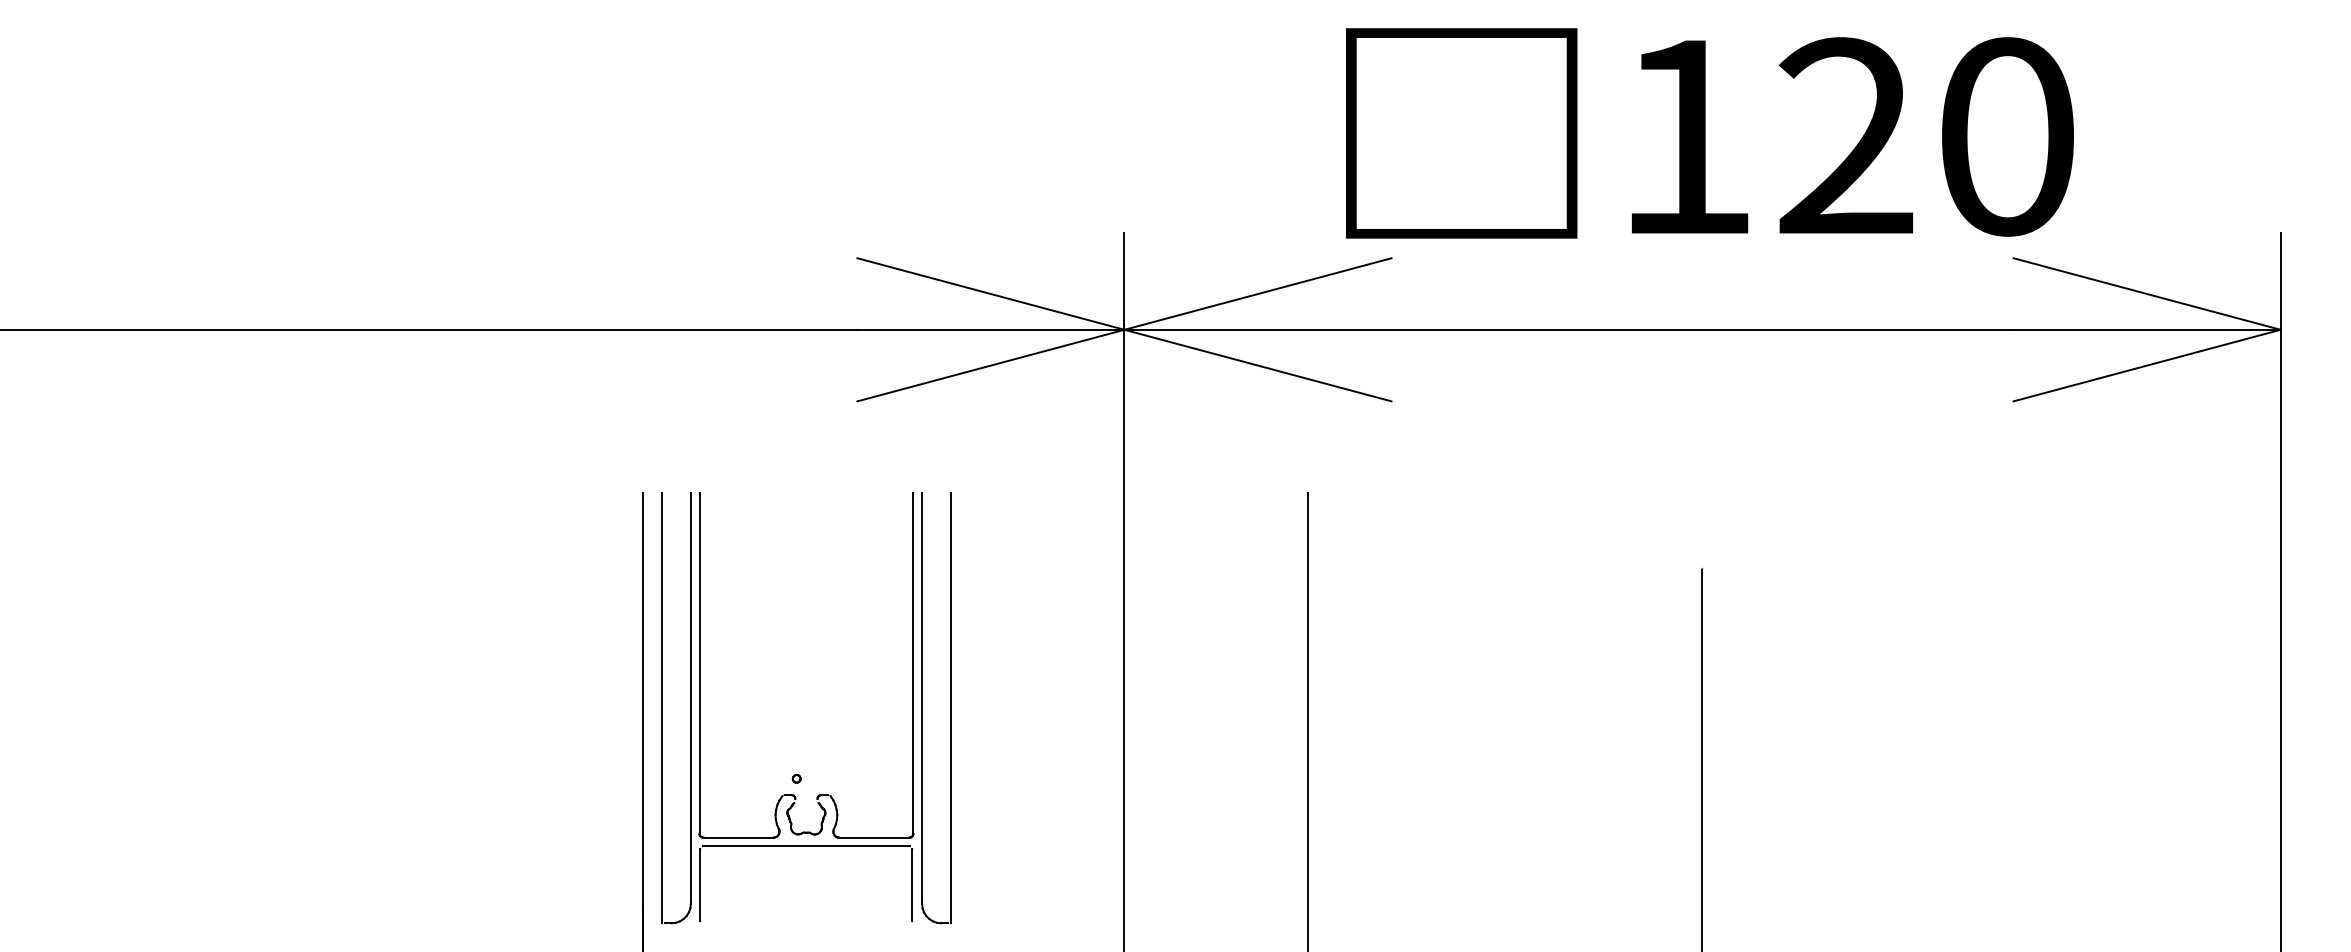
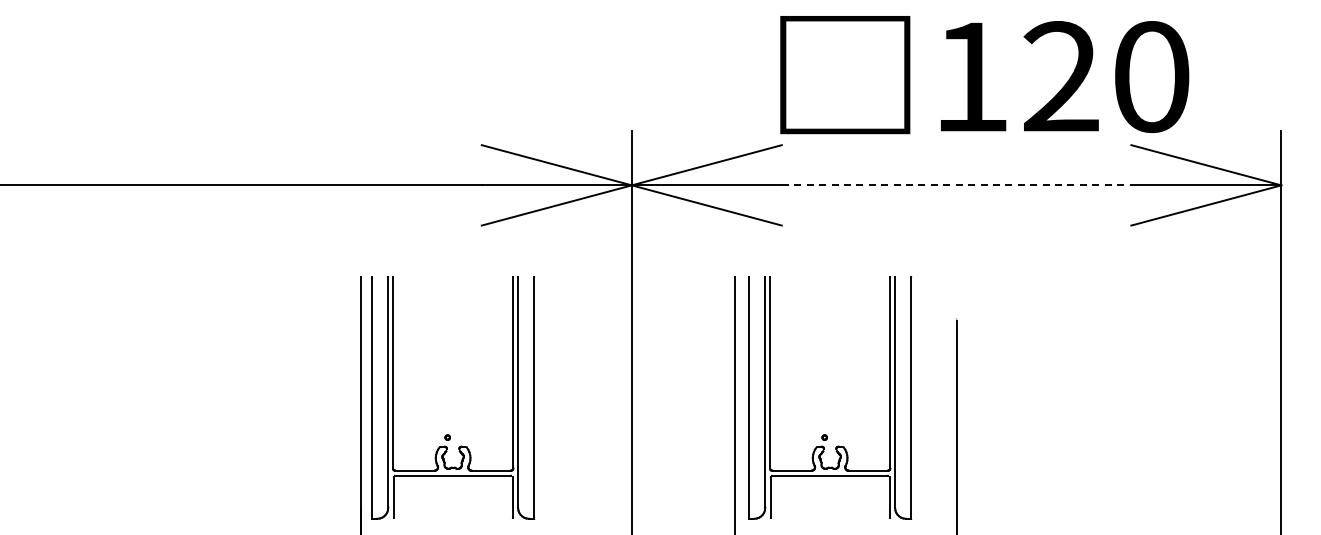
text: (1709, 134) -> (984, 75), moved
line: (1702, 330) -> (956, 185), solid -> dashed
part: (1470, 773) -> (826, 434), added

